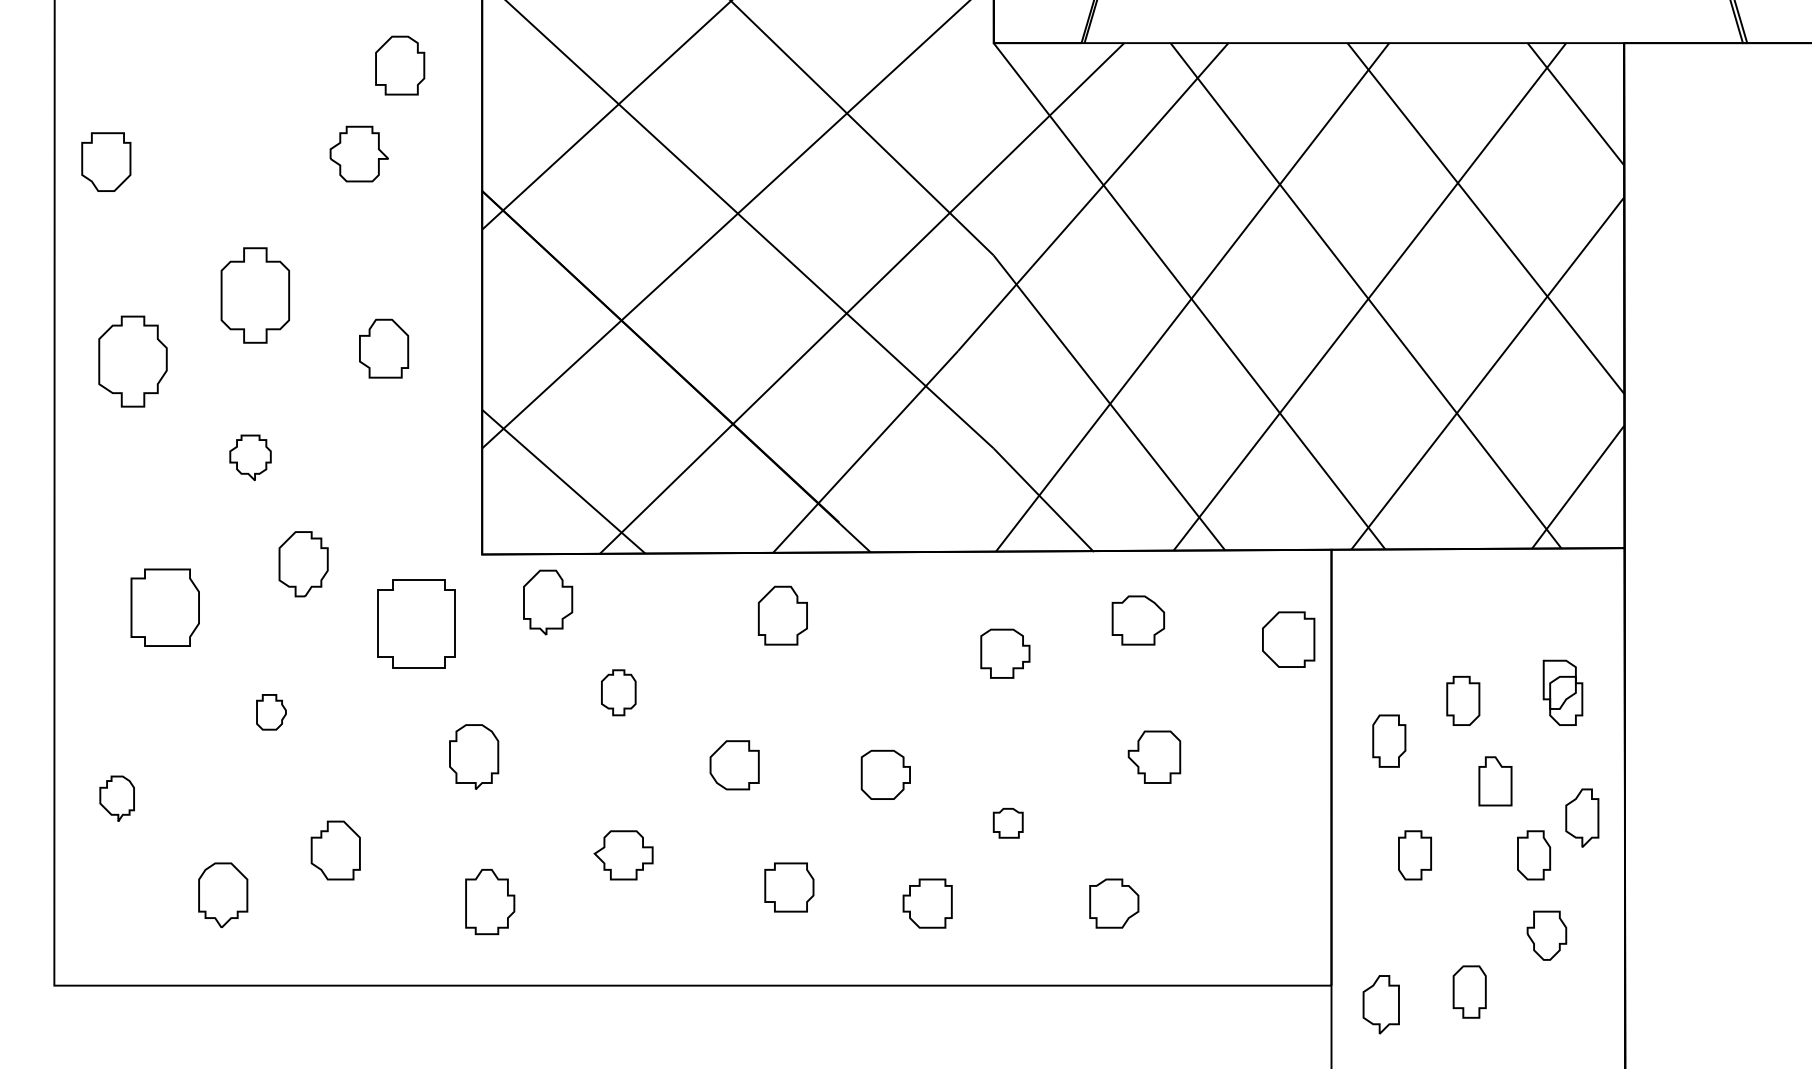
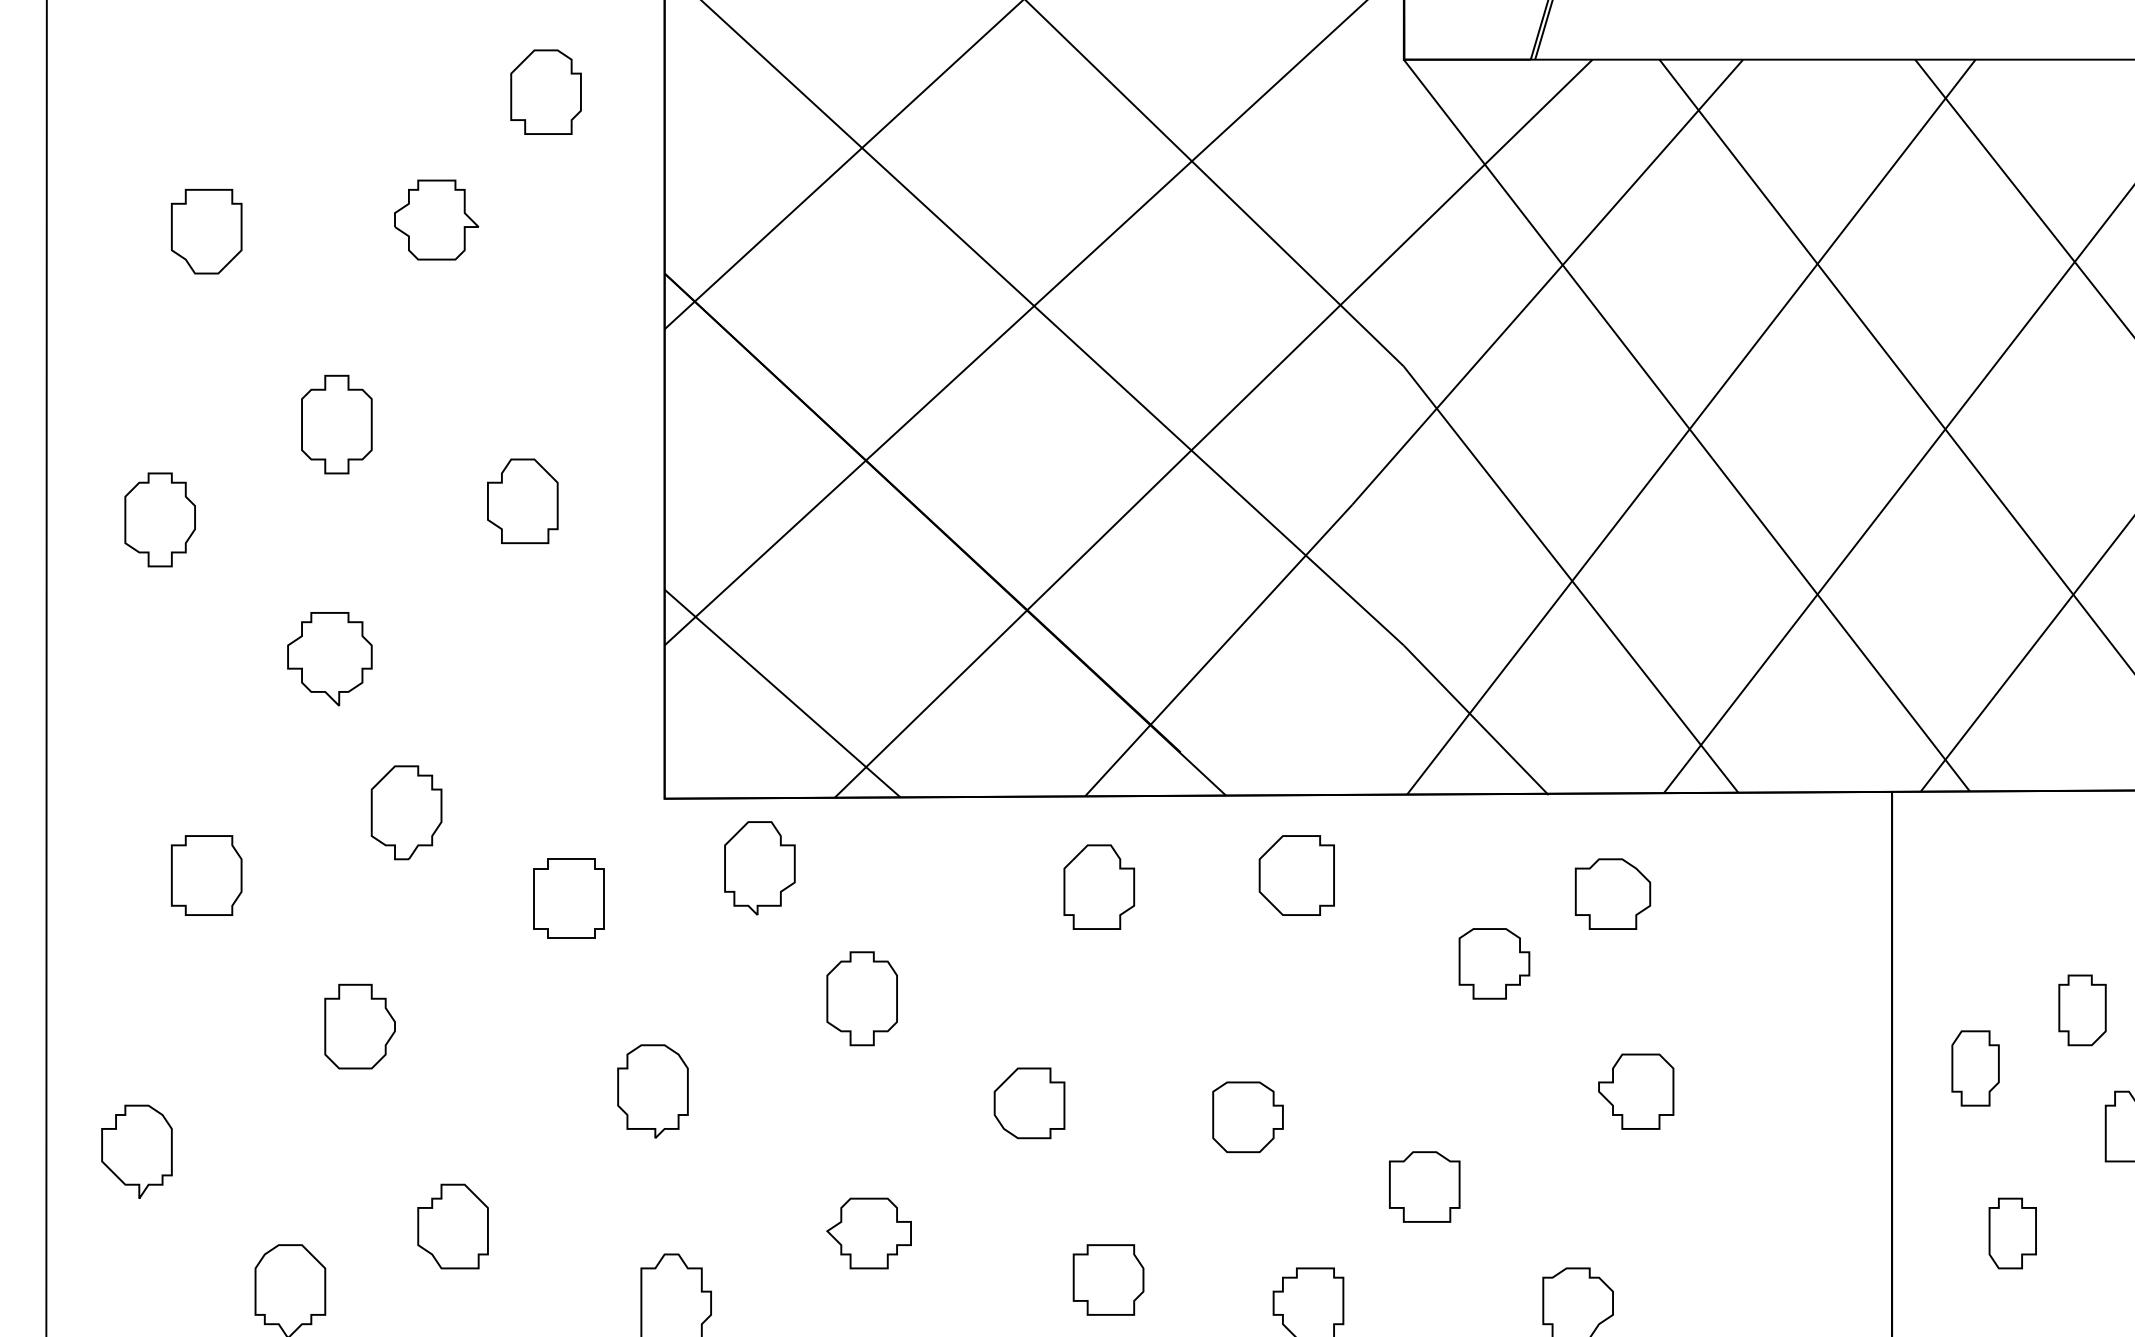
part: (358, 153) -> (435, 219), moved
part: (106, 161) -> (206, 230), moved
part: (255, 295) -> (337, 424), size x0.71
part: (133, 361) -> (160, 519), size x0.71
part: (250, 457) -> (329, 658), size x1.43
part: (165, 607) -> (206, 875), size x0.71
part: (415, 623) -> (568, 898), size x0.62
part: (1288, 639) -> (1296, 875), moved
part: (1005, 653) -> (1494, 963), moved
part: (618, 692) -> (861, 998), size x1.43
part: (271, 712) -> (360, 1027), size x1.67
part: (117, 798) -> (137, 1151), size x1.43
part: (1008, 823) -> (1425, 1187), size x1.67

